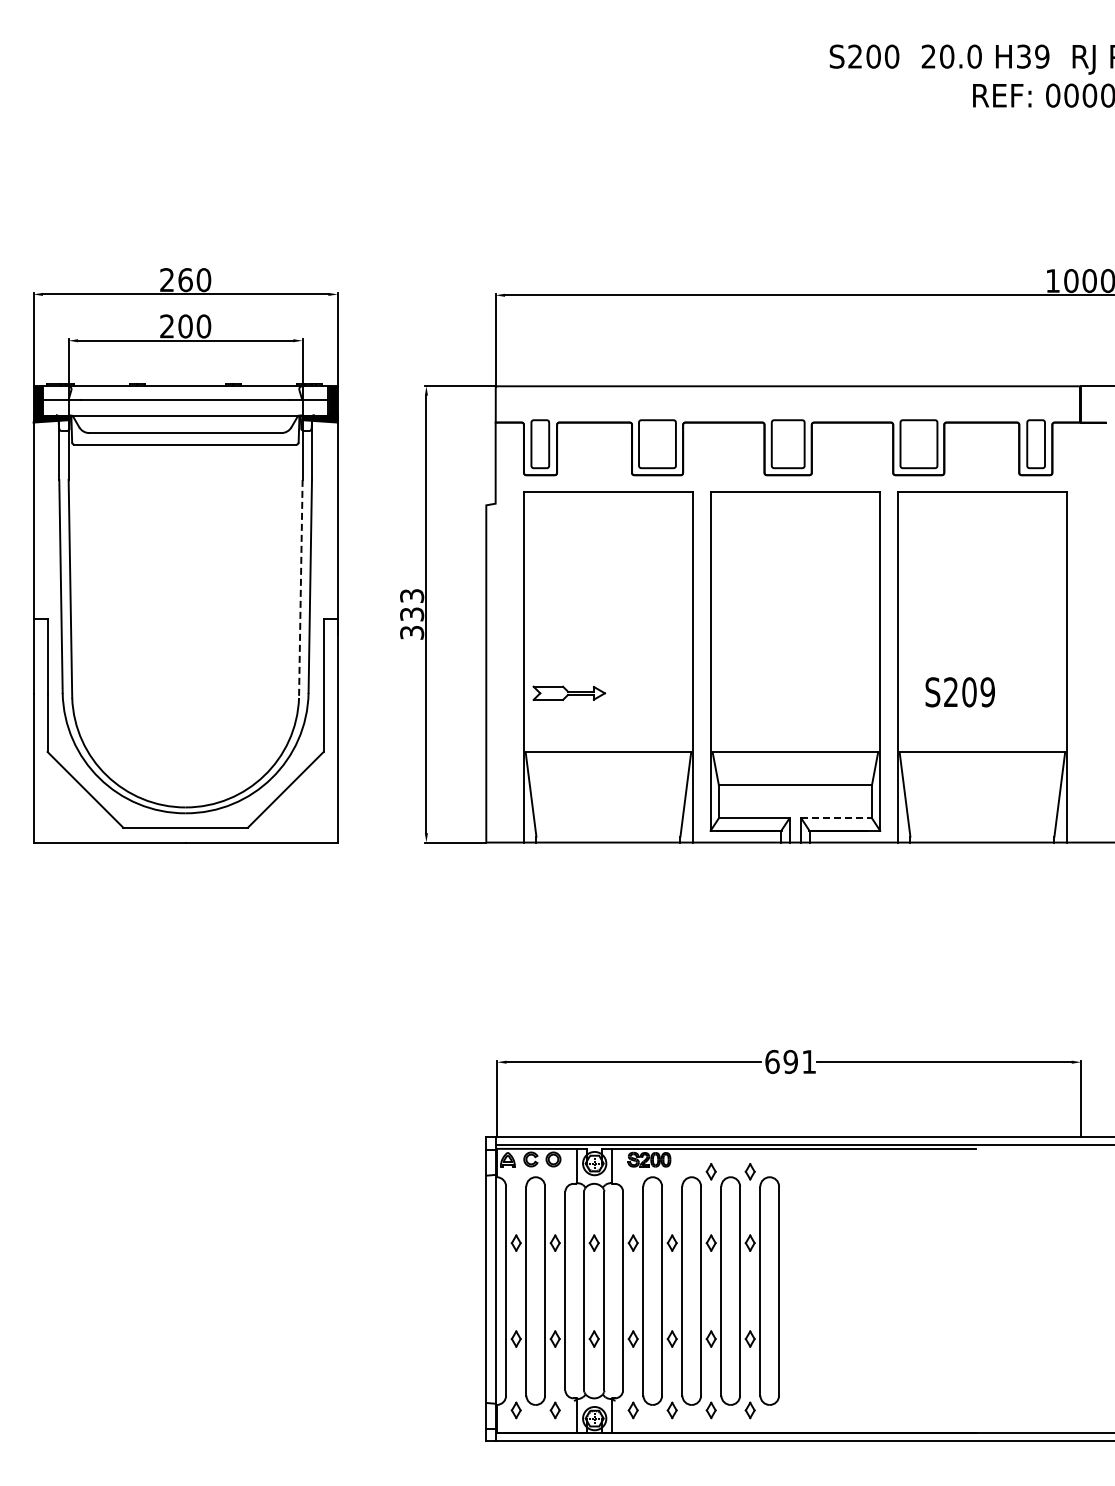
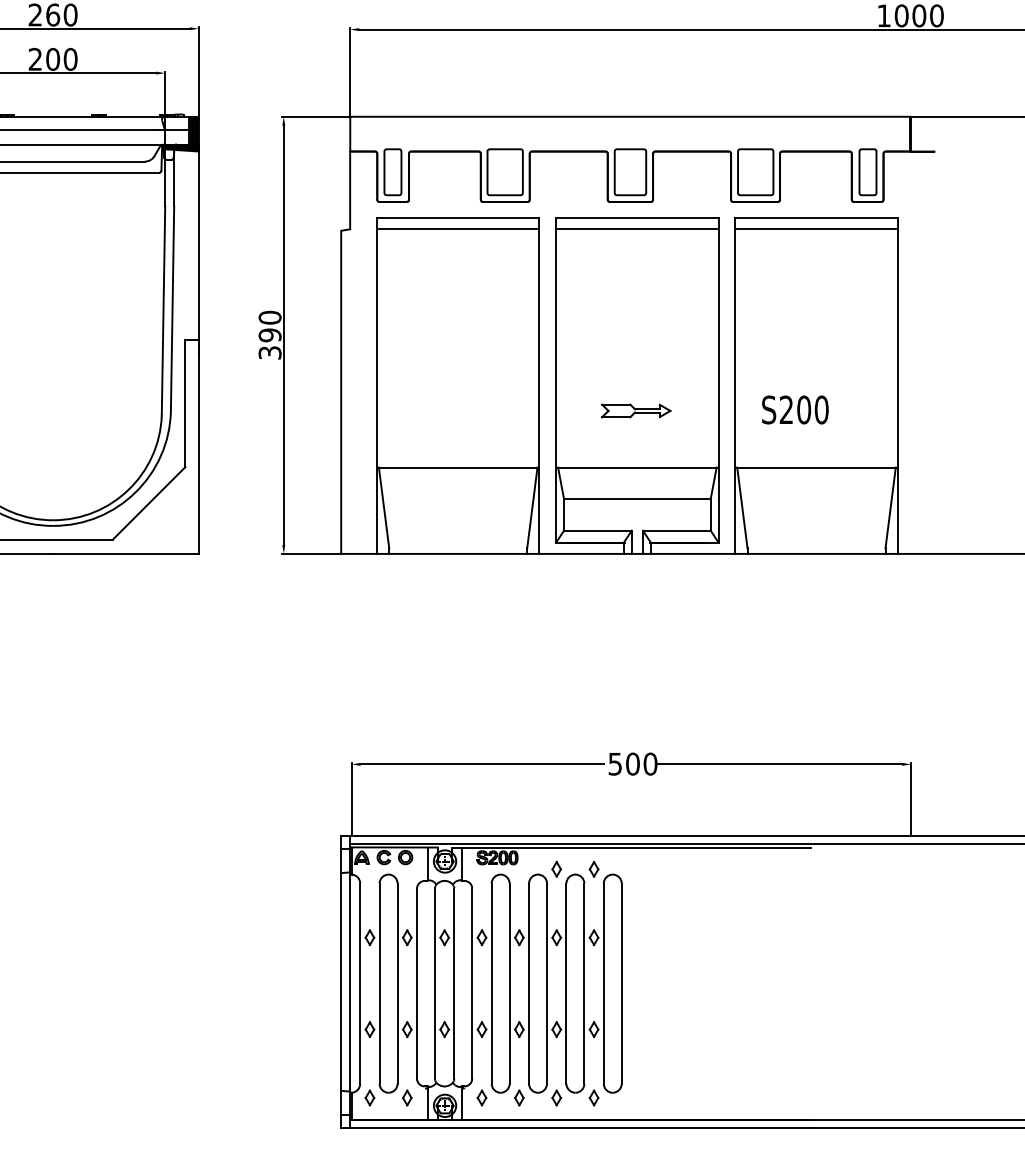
line: (608, 503) -> (458, 229), added
line: (795, 503) -> (637, 229), added
line: (982, 503) -> (816, 229), added
line: (300, 589) -> (163, 311), dashed -> solid
text: (412, 604) -> (270, 325), 333 -> 390
part: (569, 692) -> (636, 410), moved
text: (987, 692) -> (821, 410), S209 -> S200
line: (837, 818) -> (677, 530), dashed -> solid
text: (790, 1061) -> (632, 763), 691 -> 500

